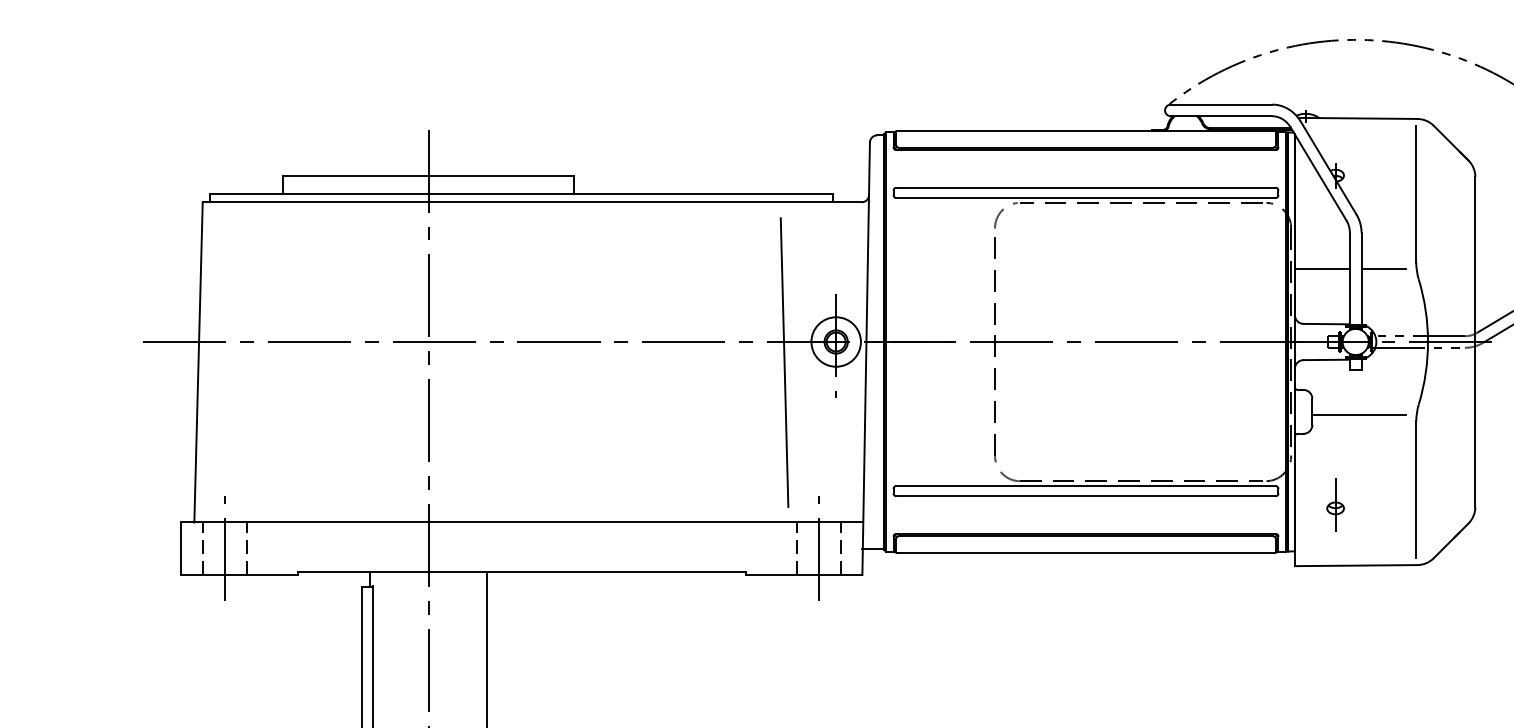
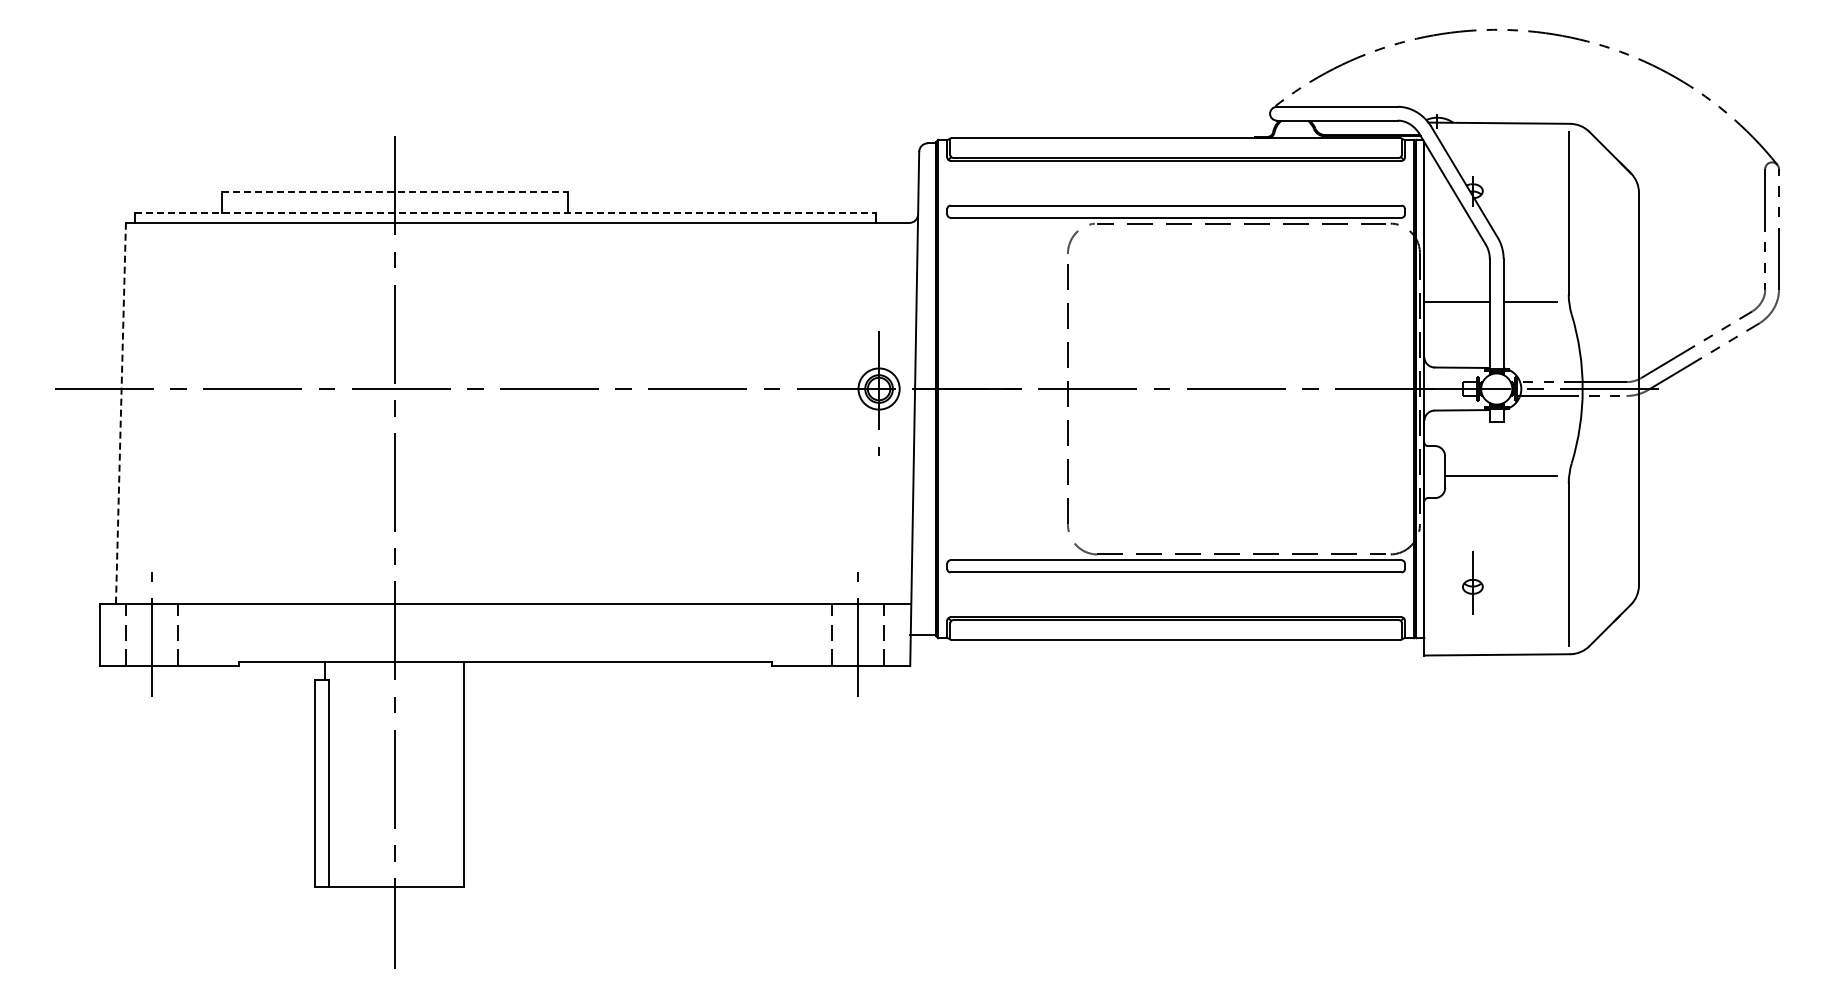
line: (429, 175) -> (395, 191), solid -> dashed
line: (521, 193) -> (505, 212), solid -> dashed
circle: (835, 341) -> (878, 388), size x0.7
line: (198, 361) -> (120, 412), solid -> dashed
line: (784, 362) -> (817, 413), removed

